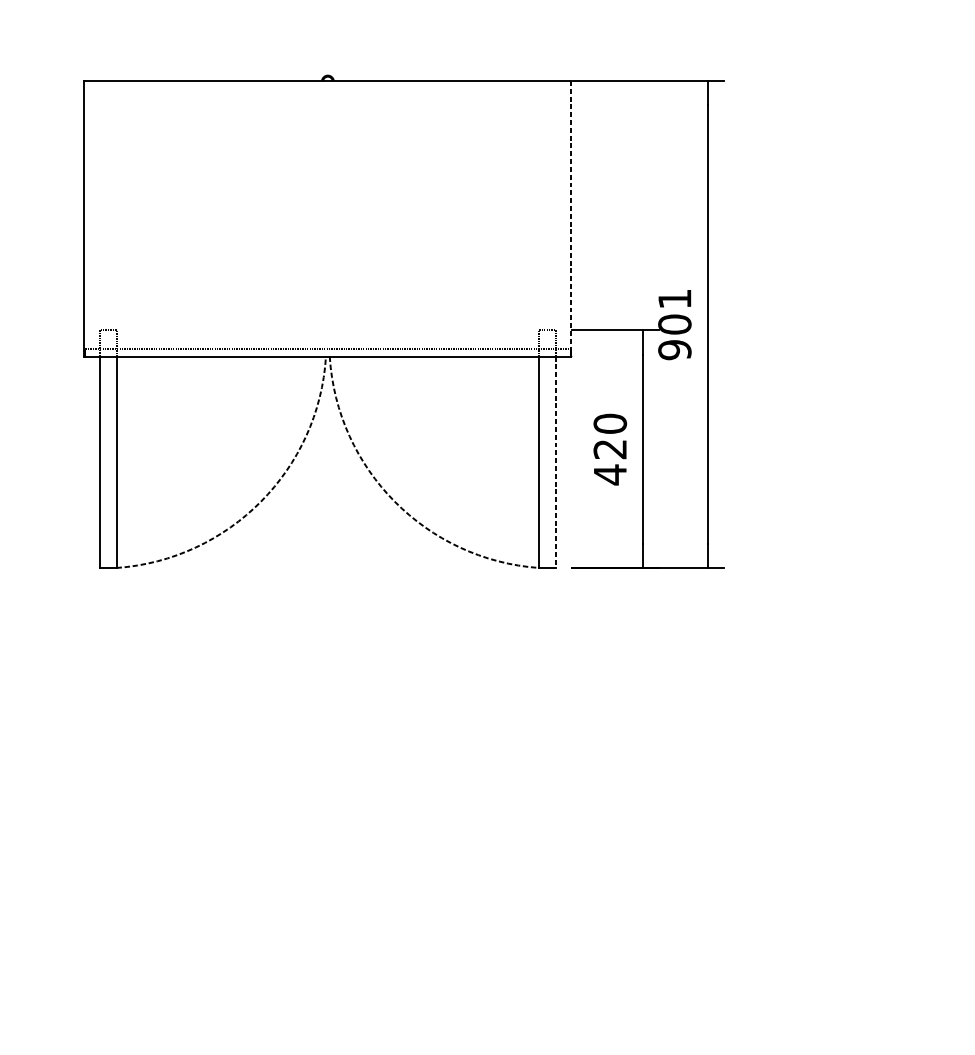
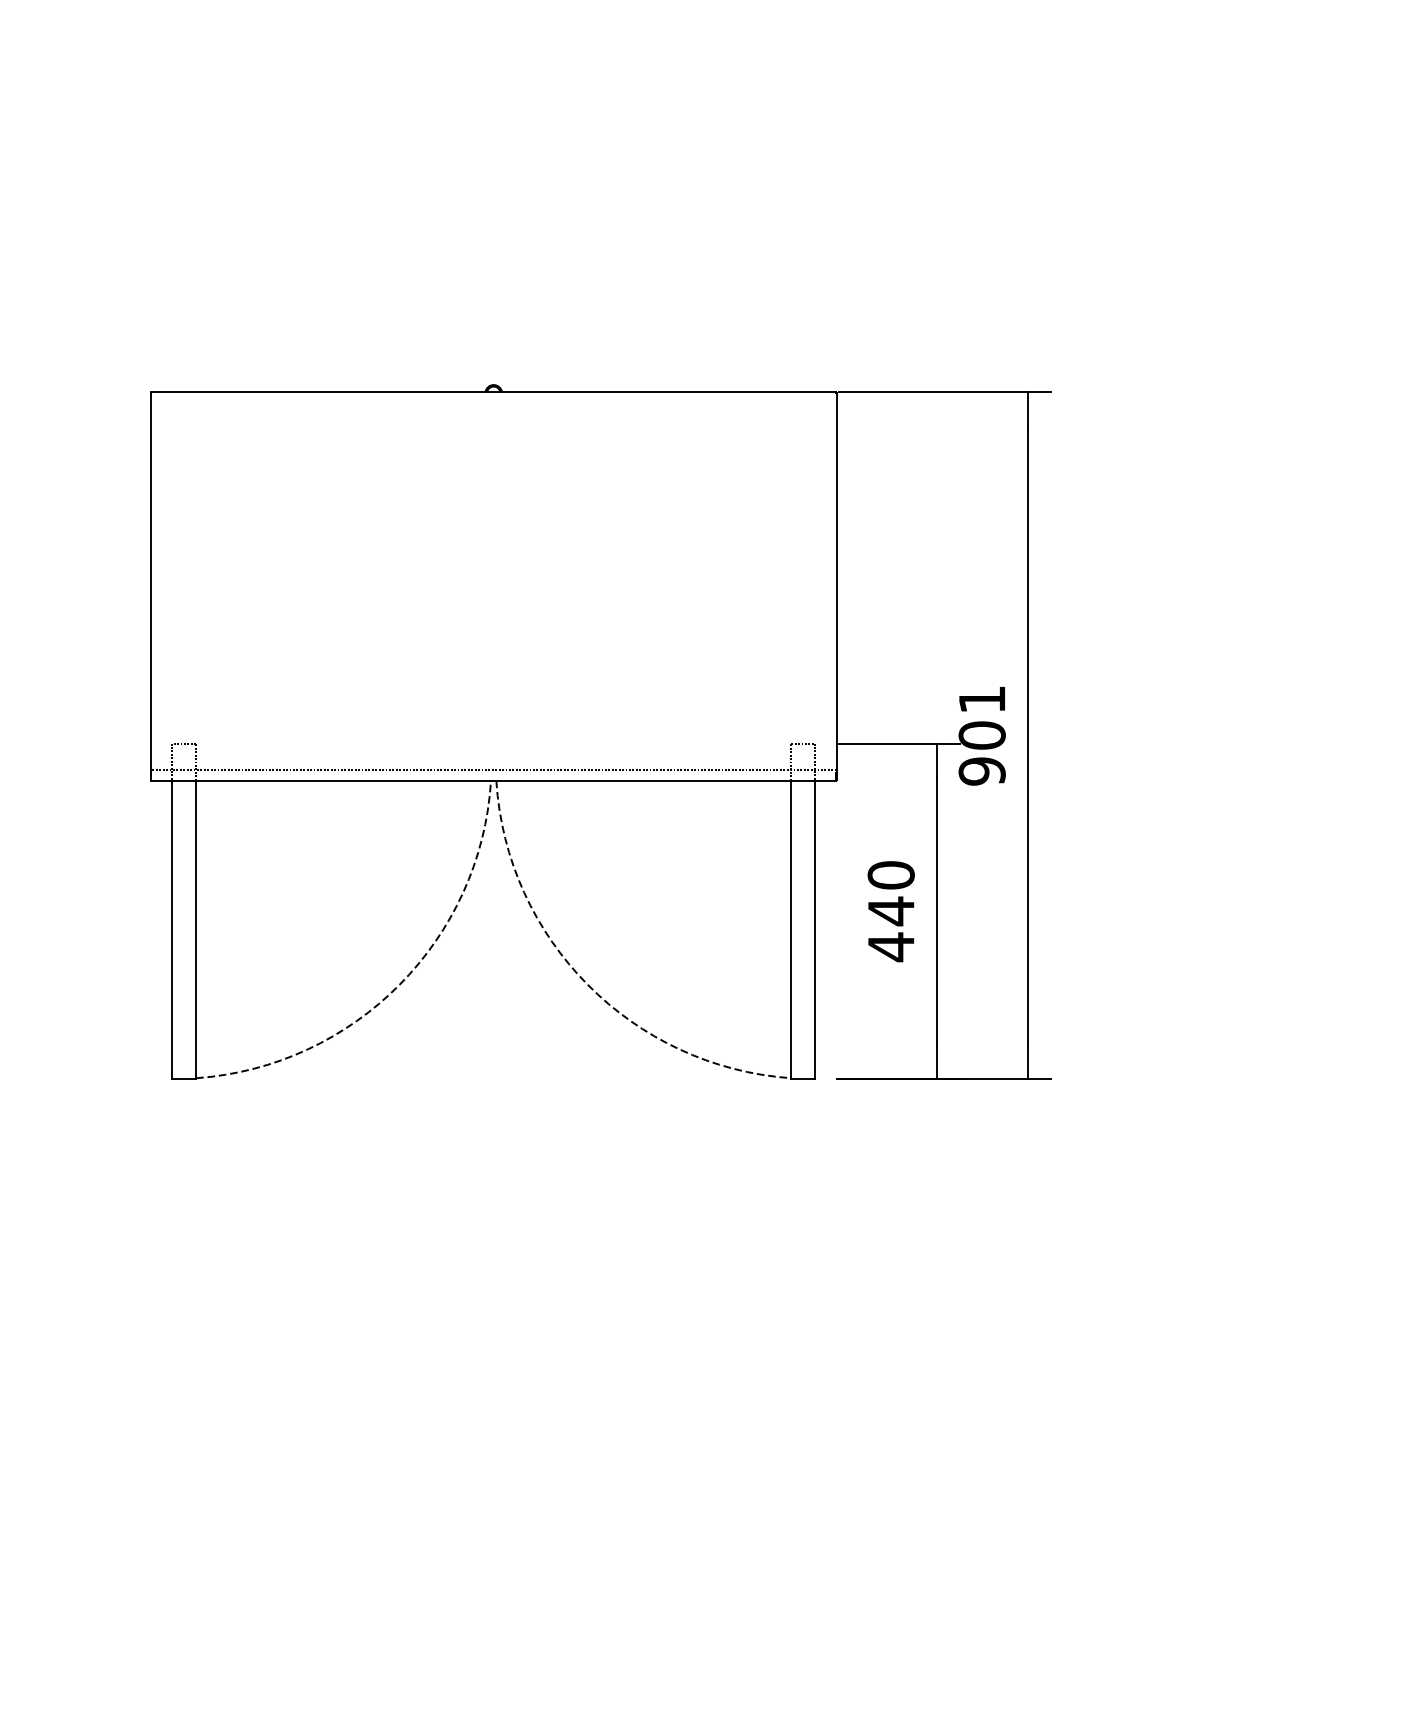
line: (571, 216) -> (836, 583), dashed -> solid
text: (609, 449) -> (890, 911), 420 -> 440
line: (556, 463) -> (815, 930), dashed -> solid

